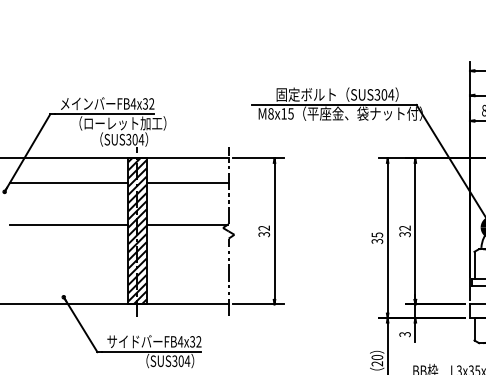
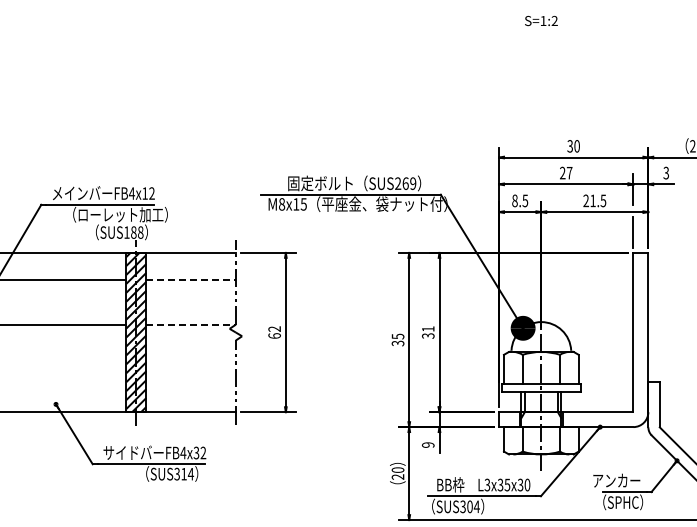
text: (384, 94) -> (405, 183), SUS304 -> SUS269
text: (144, 103) -> (144, 193), FB4x32 -> FB4x12
text: (134, 139) -> (133, 232), SUS304 -> SUS188
line: (188, 183) -> (191, 280), solid -> dashed
line: (188, 224) -> (191, 325), solid -> dashed
text: (404, 227) -> (427, 328), 32 -> 31
text: (264, 234) -> (274, 335), 32 -> 62
text: (405, 334) -> (428, 444), 3 -> 9
text: (180, 360) -> (183, 473), SUS304 -> SUS314

